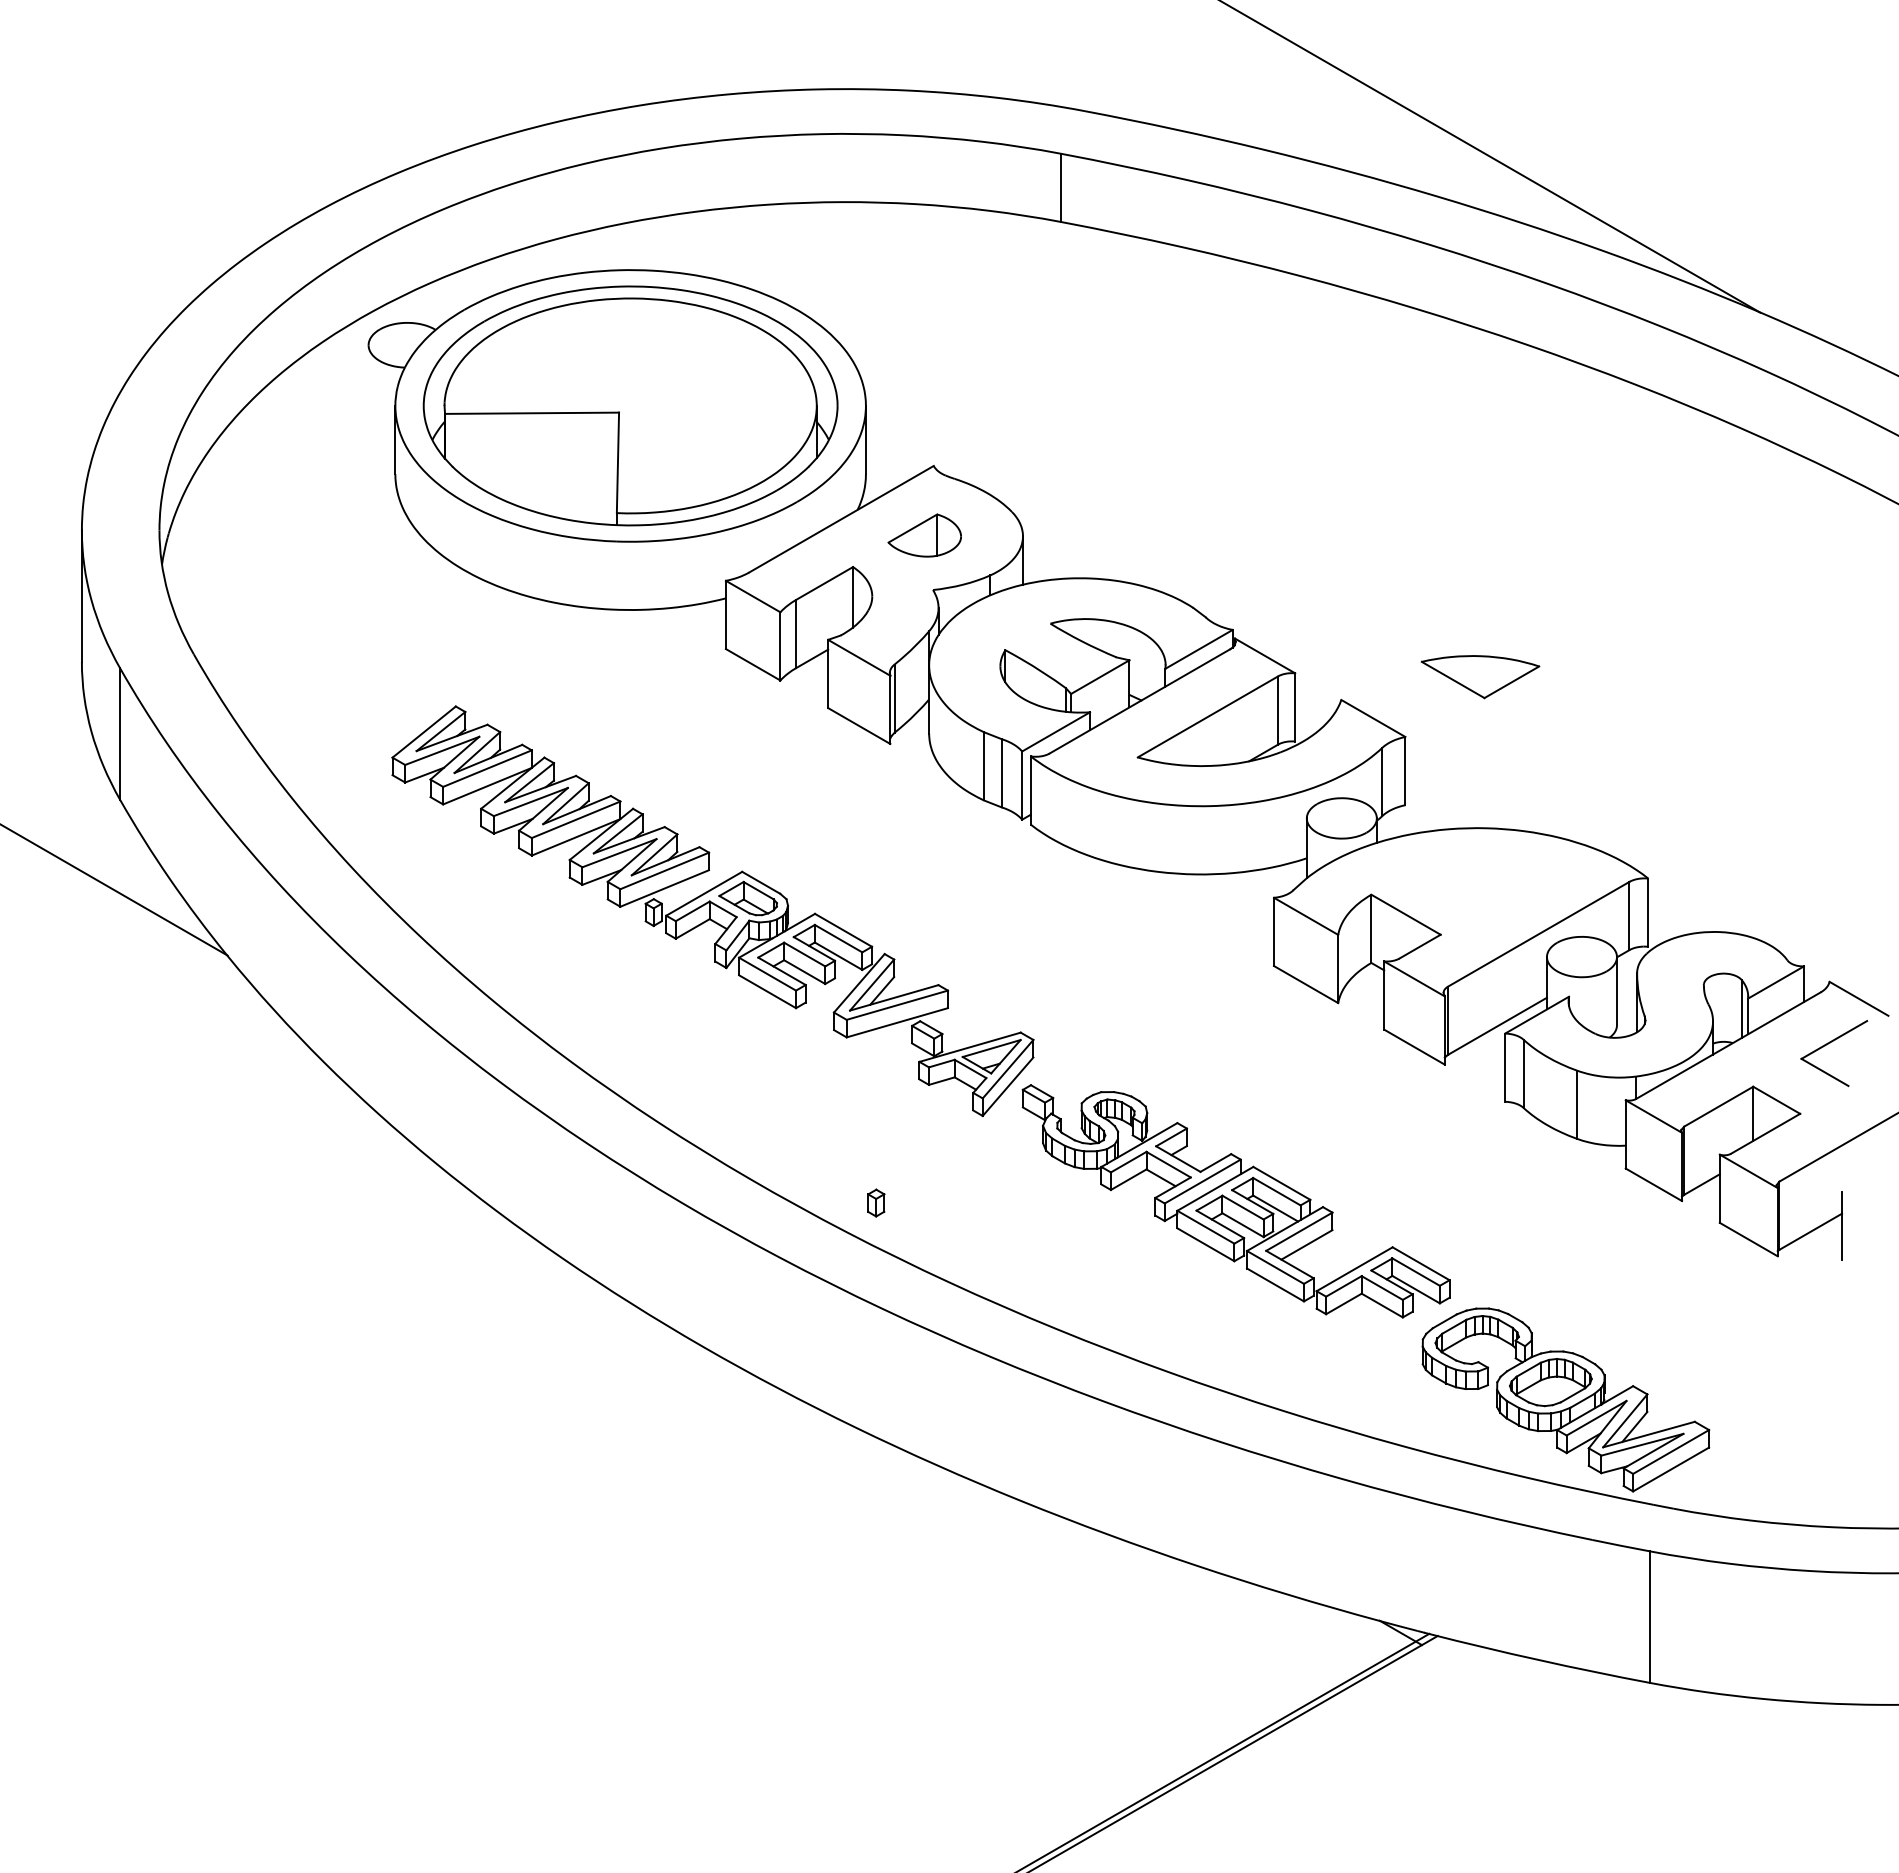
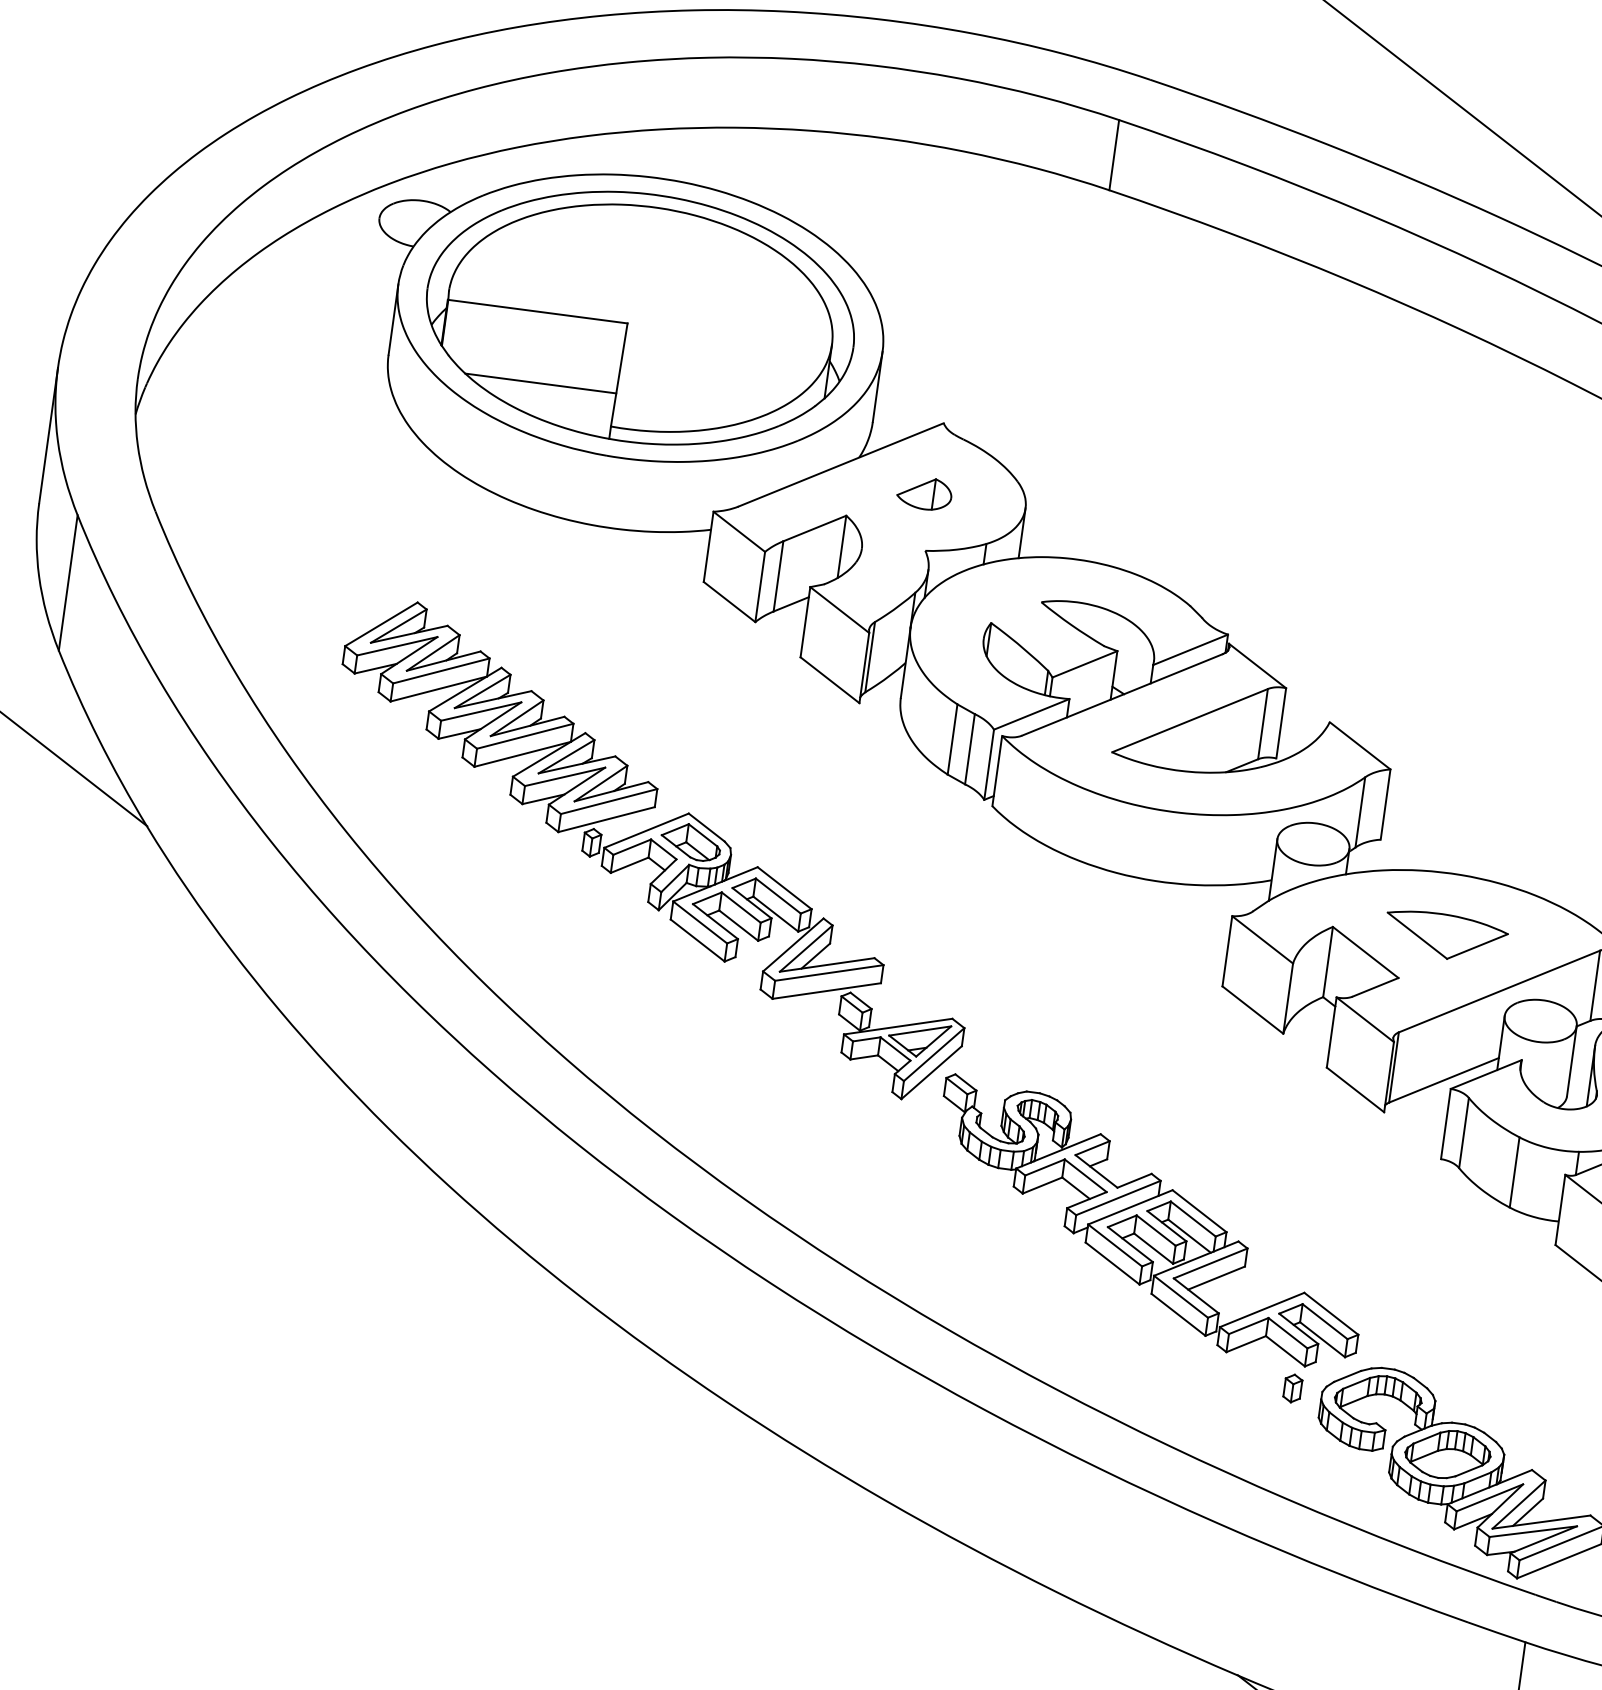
line: (544, 480) -> (541, 382), added
part: (924, 535) -> (924, 493), size x0.71
part: (1480, 677) -> (1445, 937), moved
part: (876, 1202) -> (1293, 1387), moved

